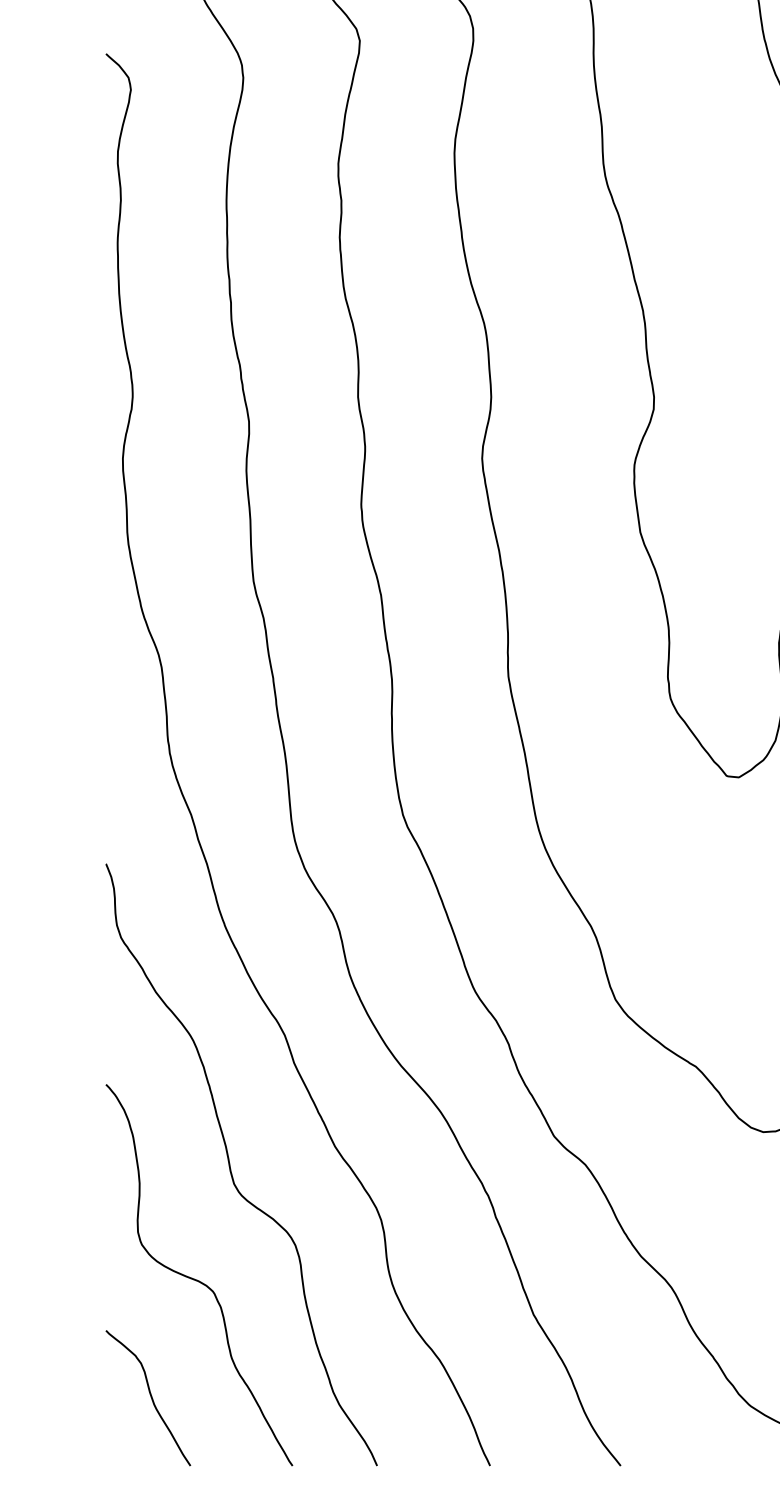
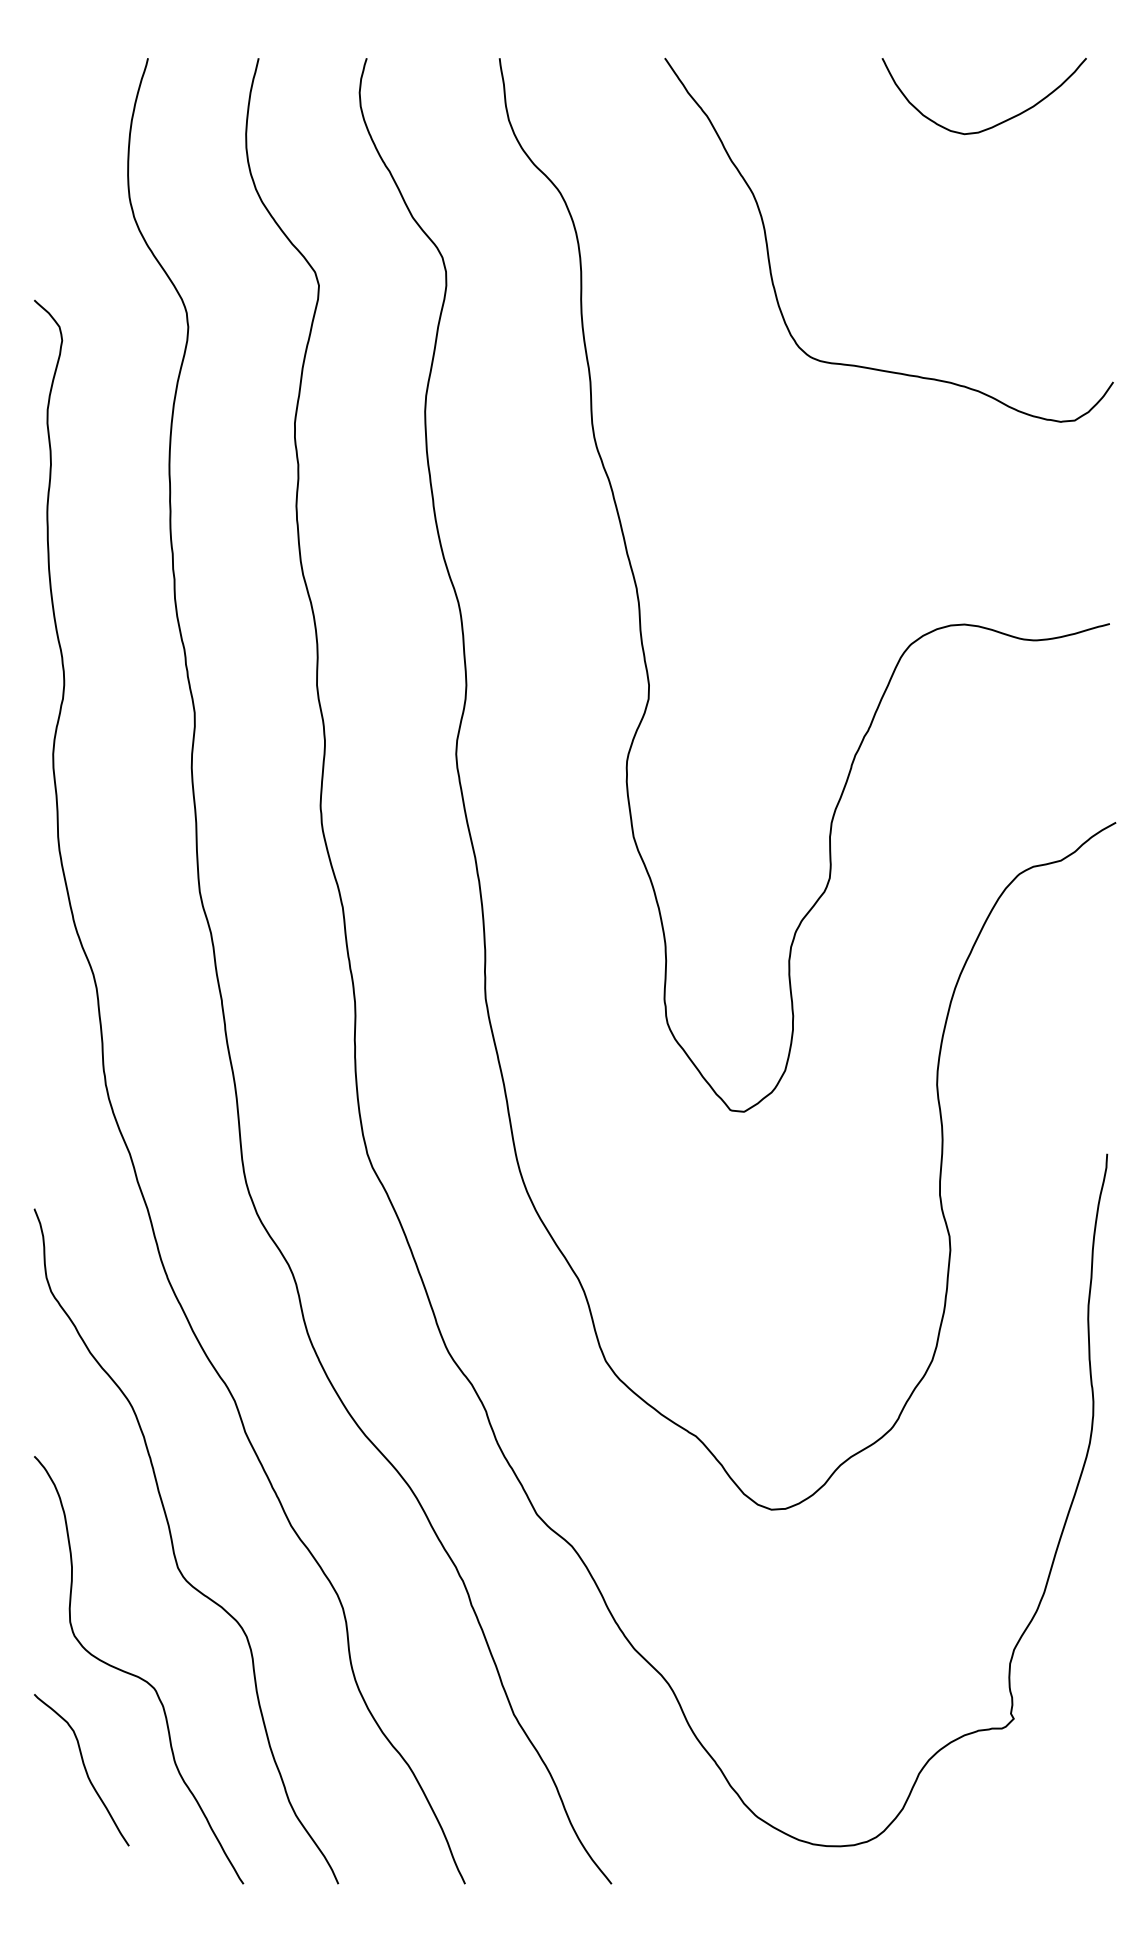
curve: (150, 1397) -> (84, 1769), moved

